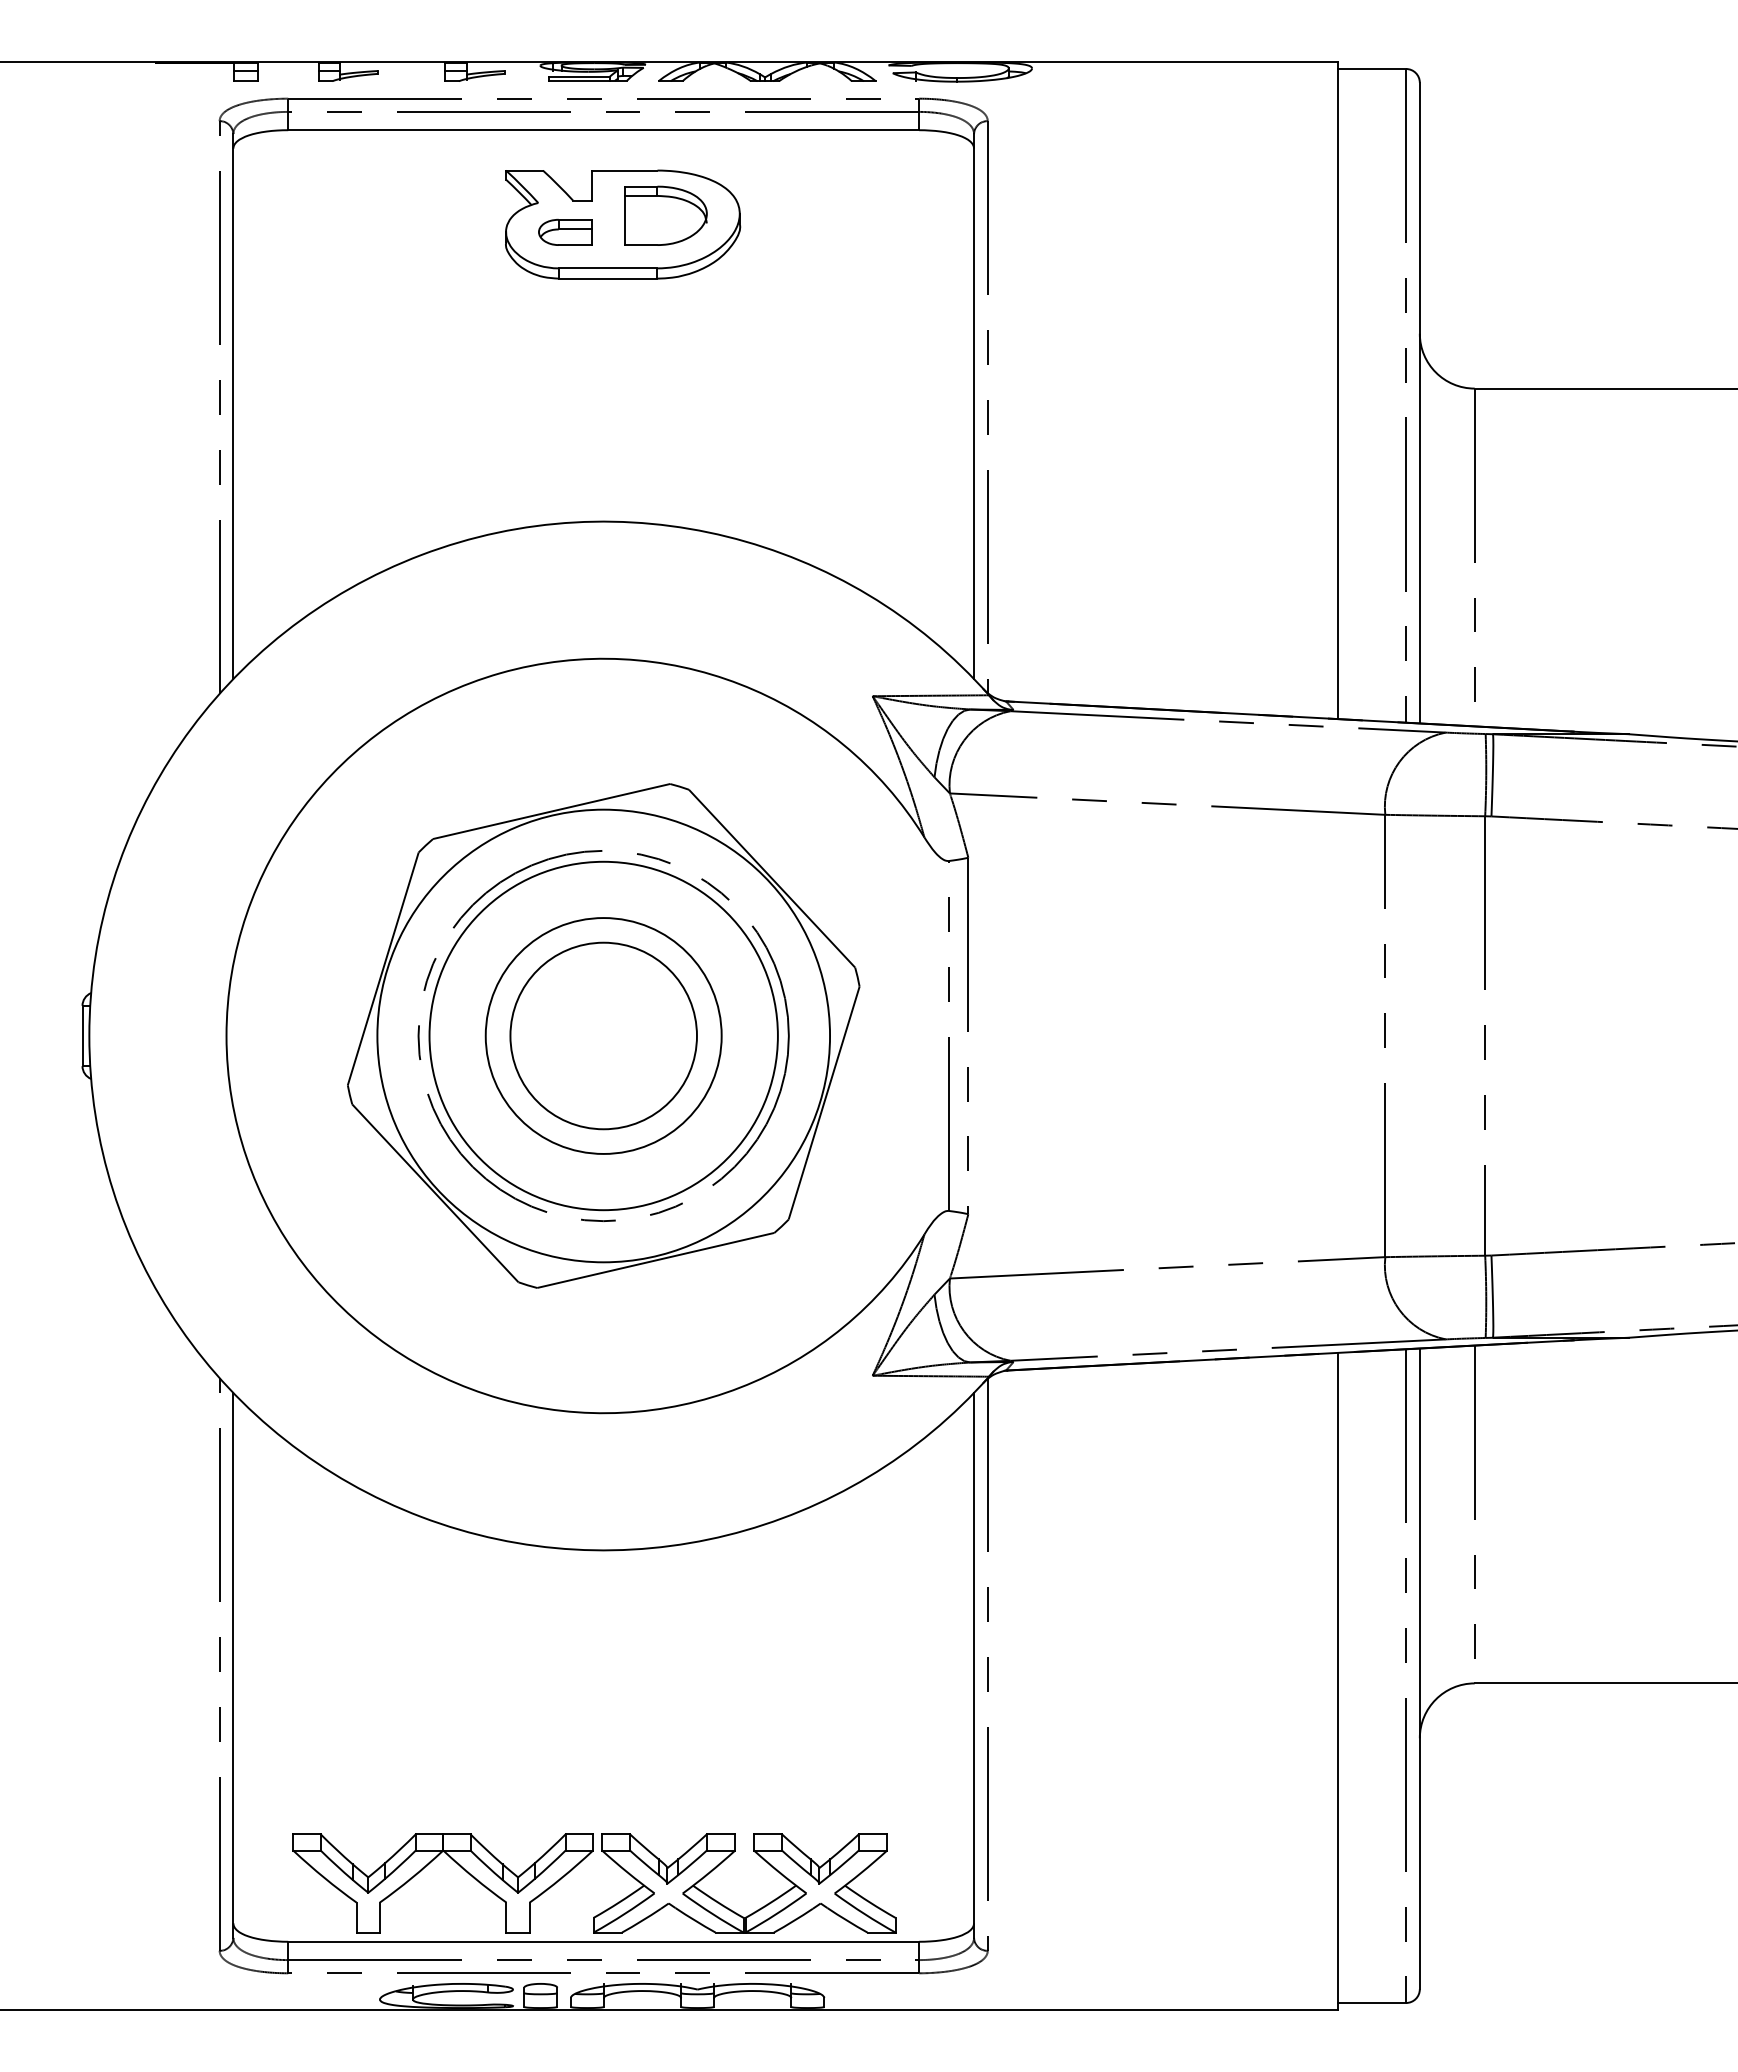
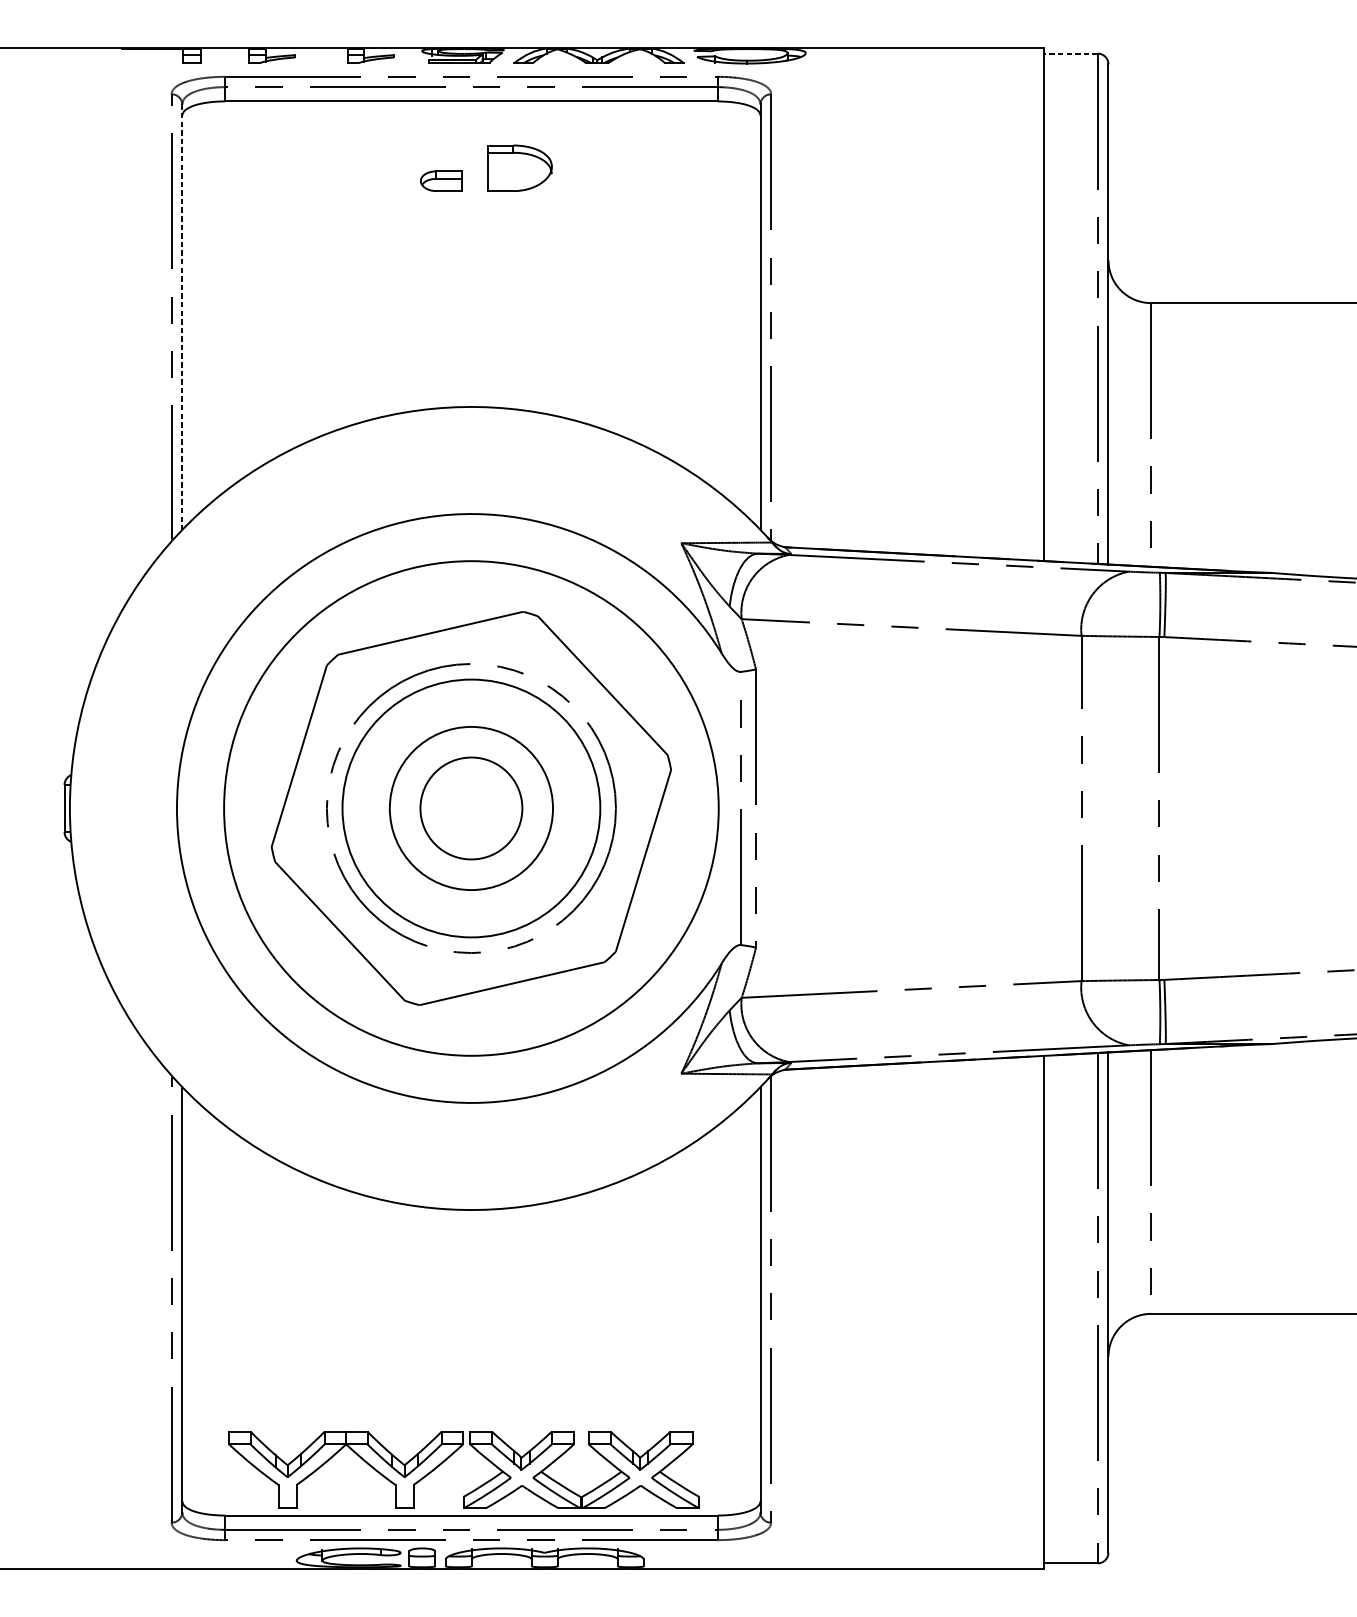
line: (1371, 69) -> (1070, 54), solid -> dashed
part: (623, 224) -> (486, 175), removed
line: (233, 407) -> (182, 317), solid -> dashed
circle: (603, 1035) -> (471, 808), size x0.6
circle: (603, 1035) -> (471, 808), size x0.7
circle: (603, 1035) -> (471, 808), size x1.4
circle: (603, 1035) -> (471, 808), size x1.4

